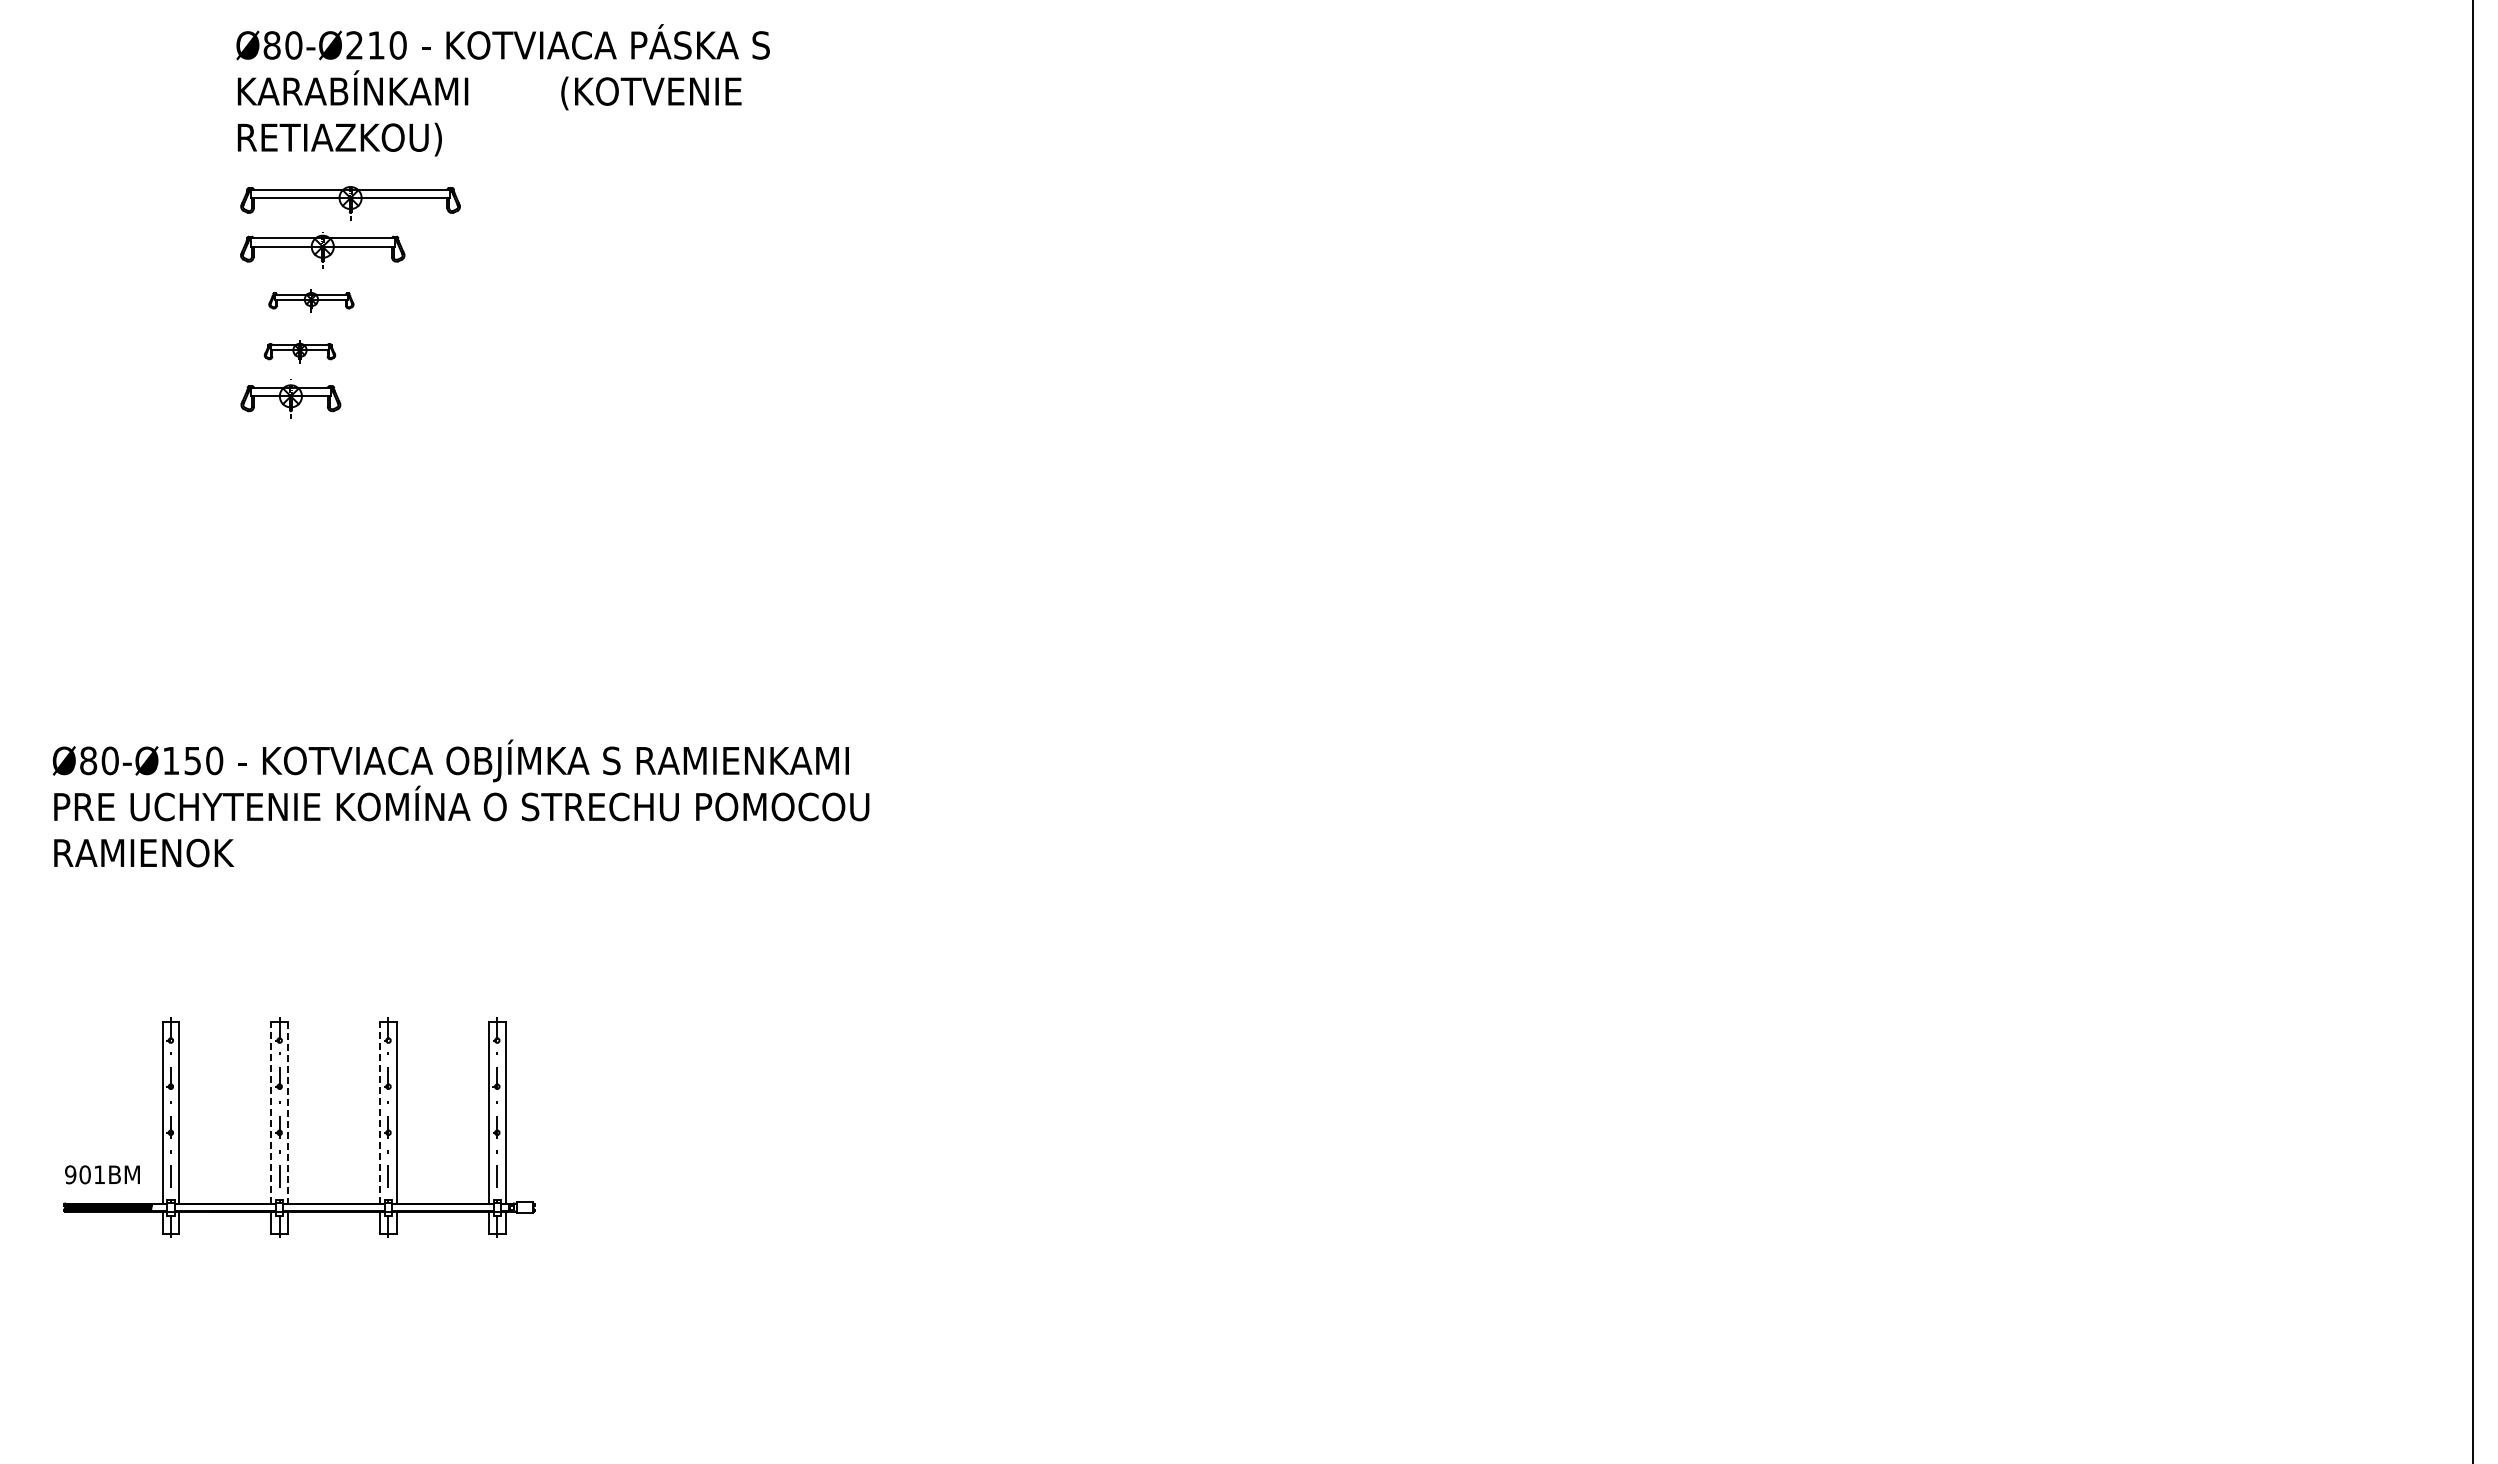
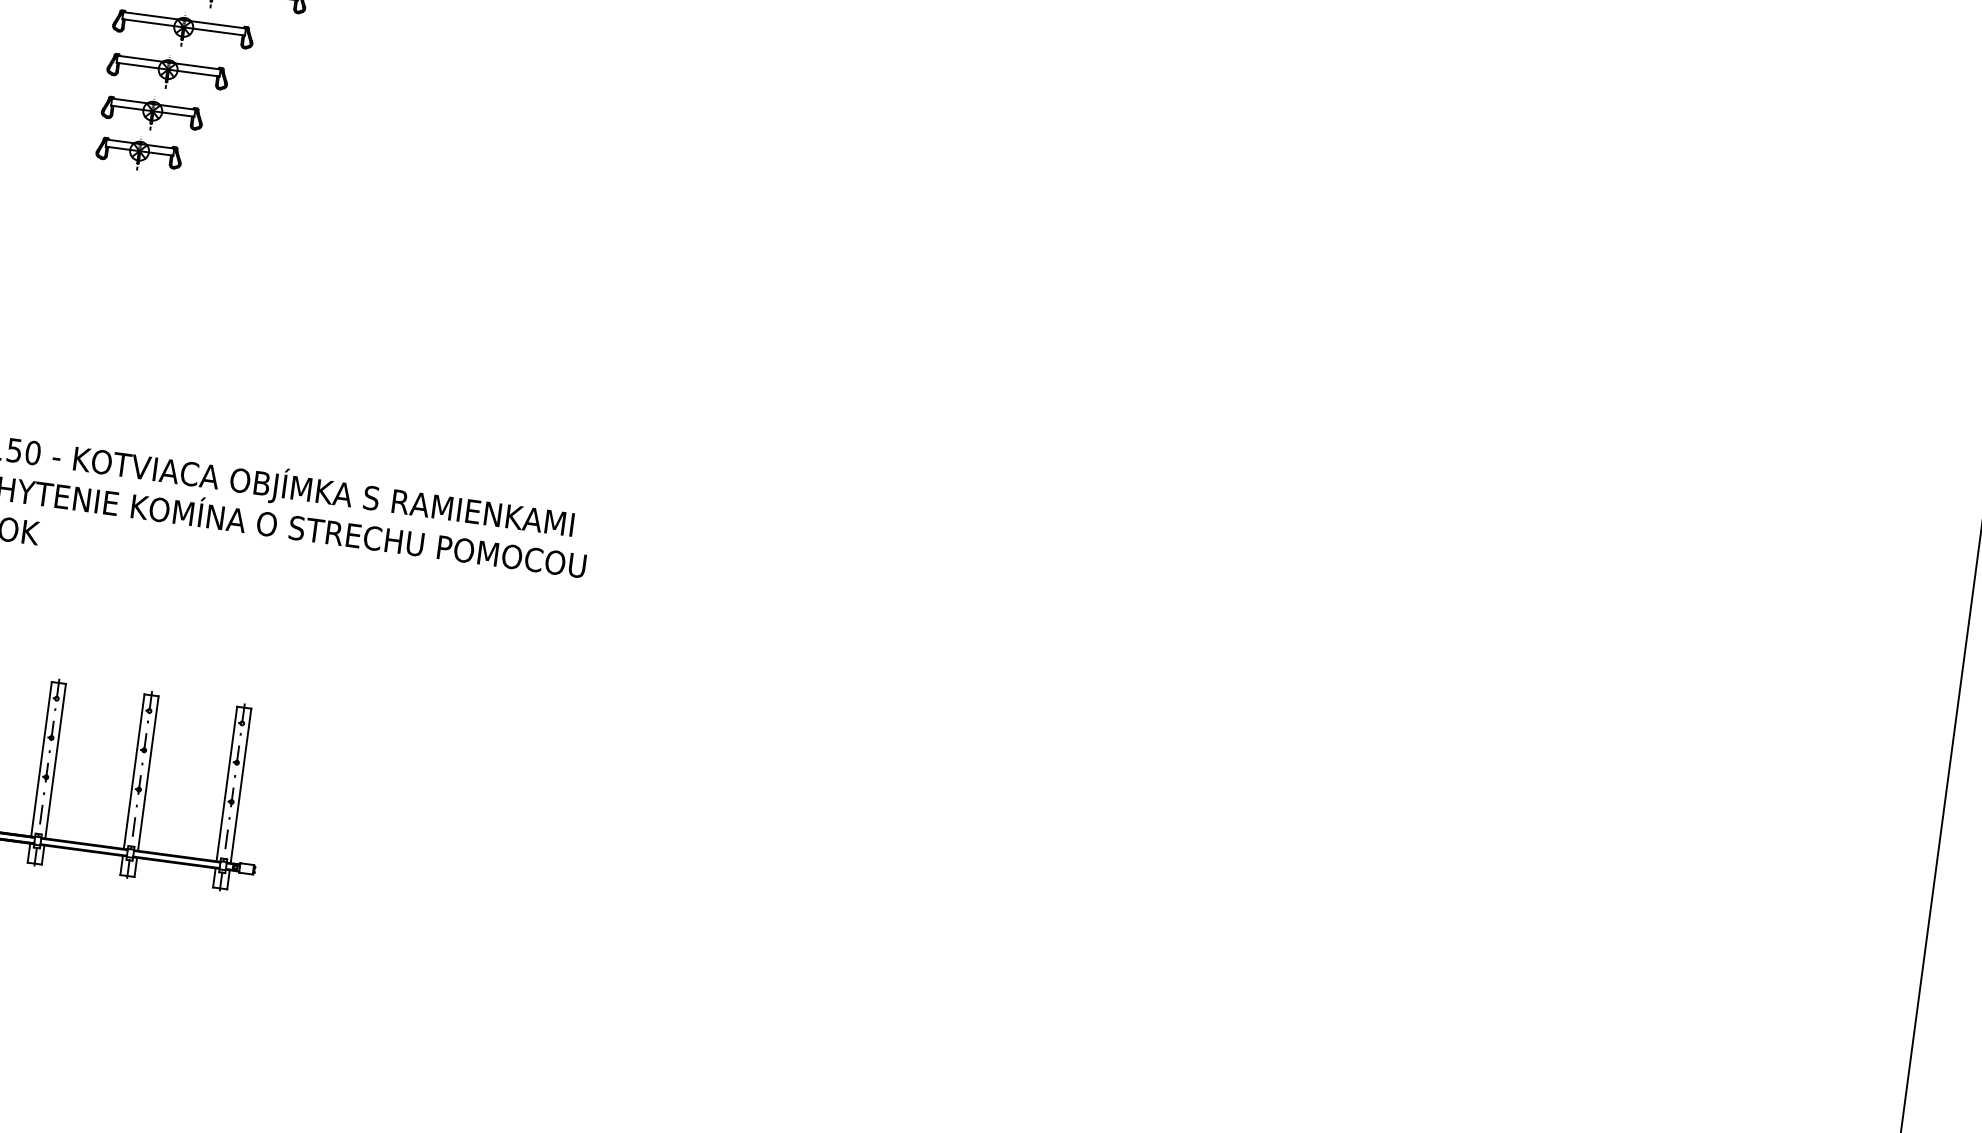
part: (311, 301) -> (167, 72), size x1.67
part: (299, 353) -> (151, 115), size x1.67
line: (271, 1112) -> (41, 759), dashed -> solid
line: (287, 1112) -> (55, 760), dashed -> solid
line: (380, 1112) -> (134, 771), dashed -> solid

